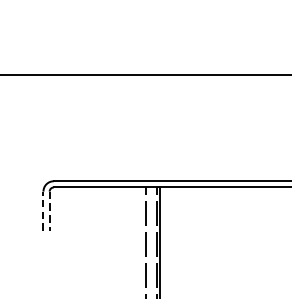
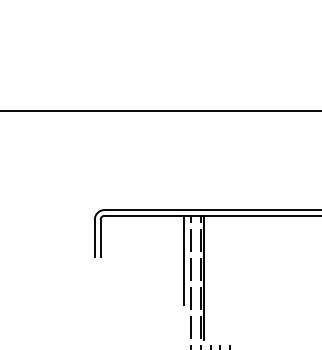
line: (43, 210) -> (94, 237), dashed -> solid
line: (49, 211) -> (100, 238), dashed -> solid
line: (138, 234) -> (183, 259), added

